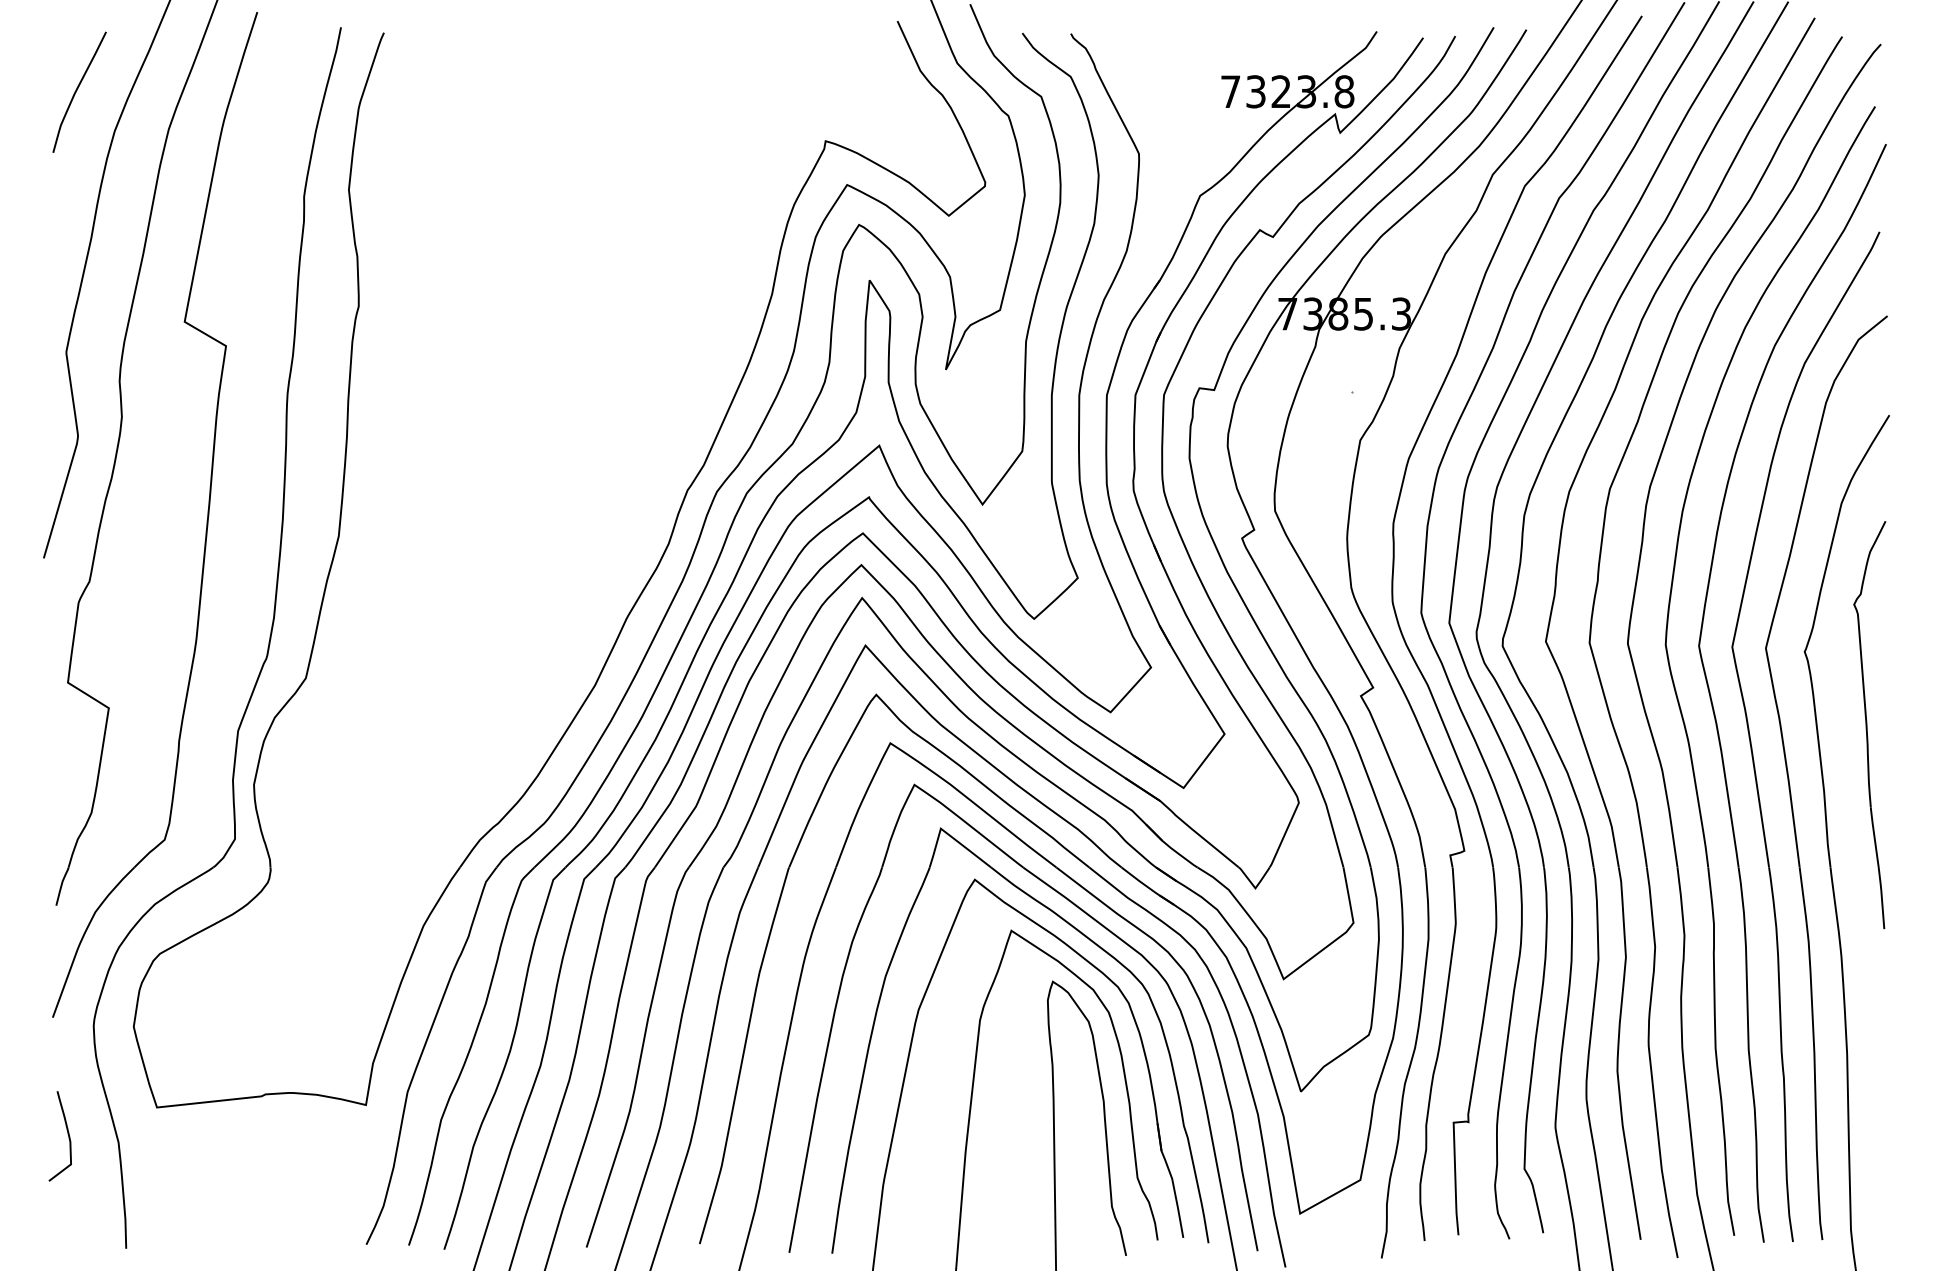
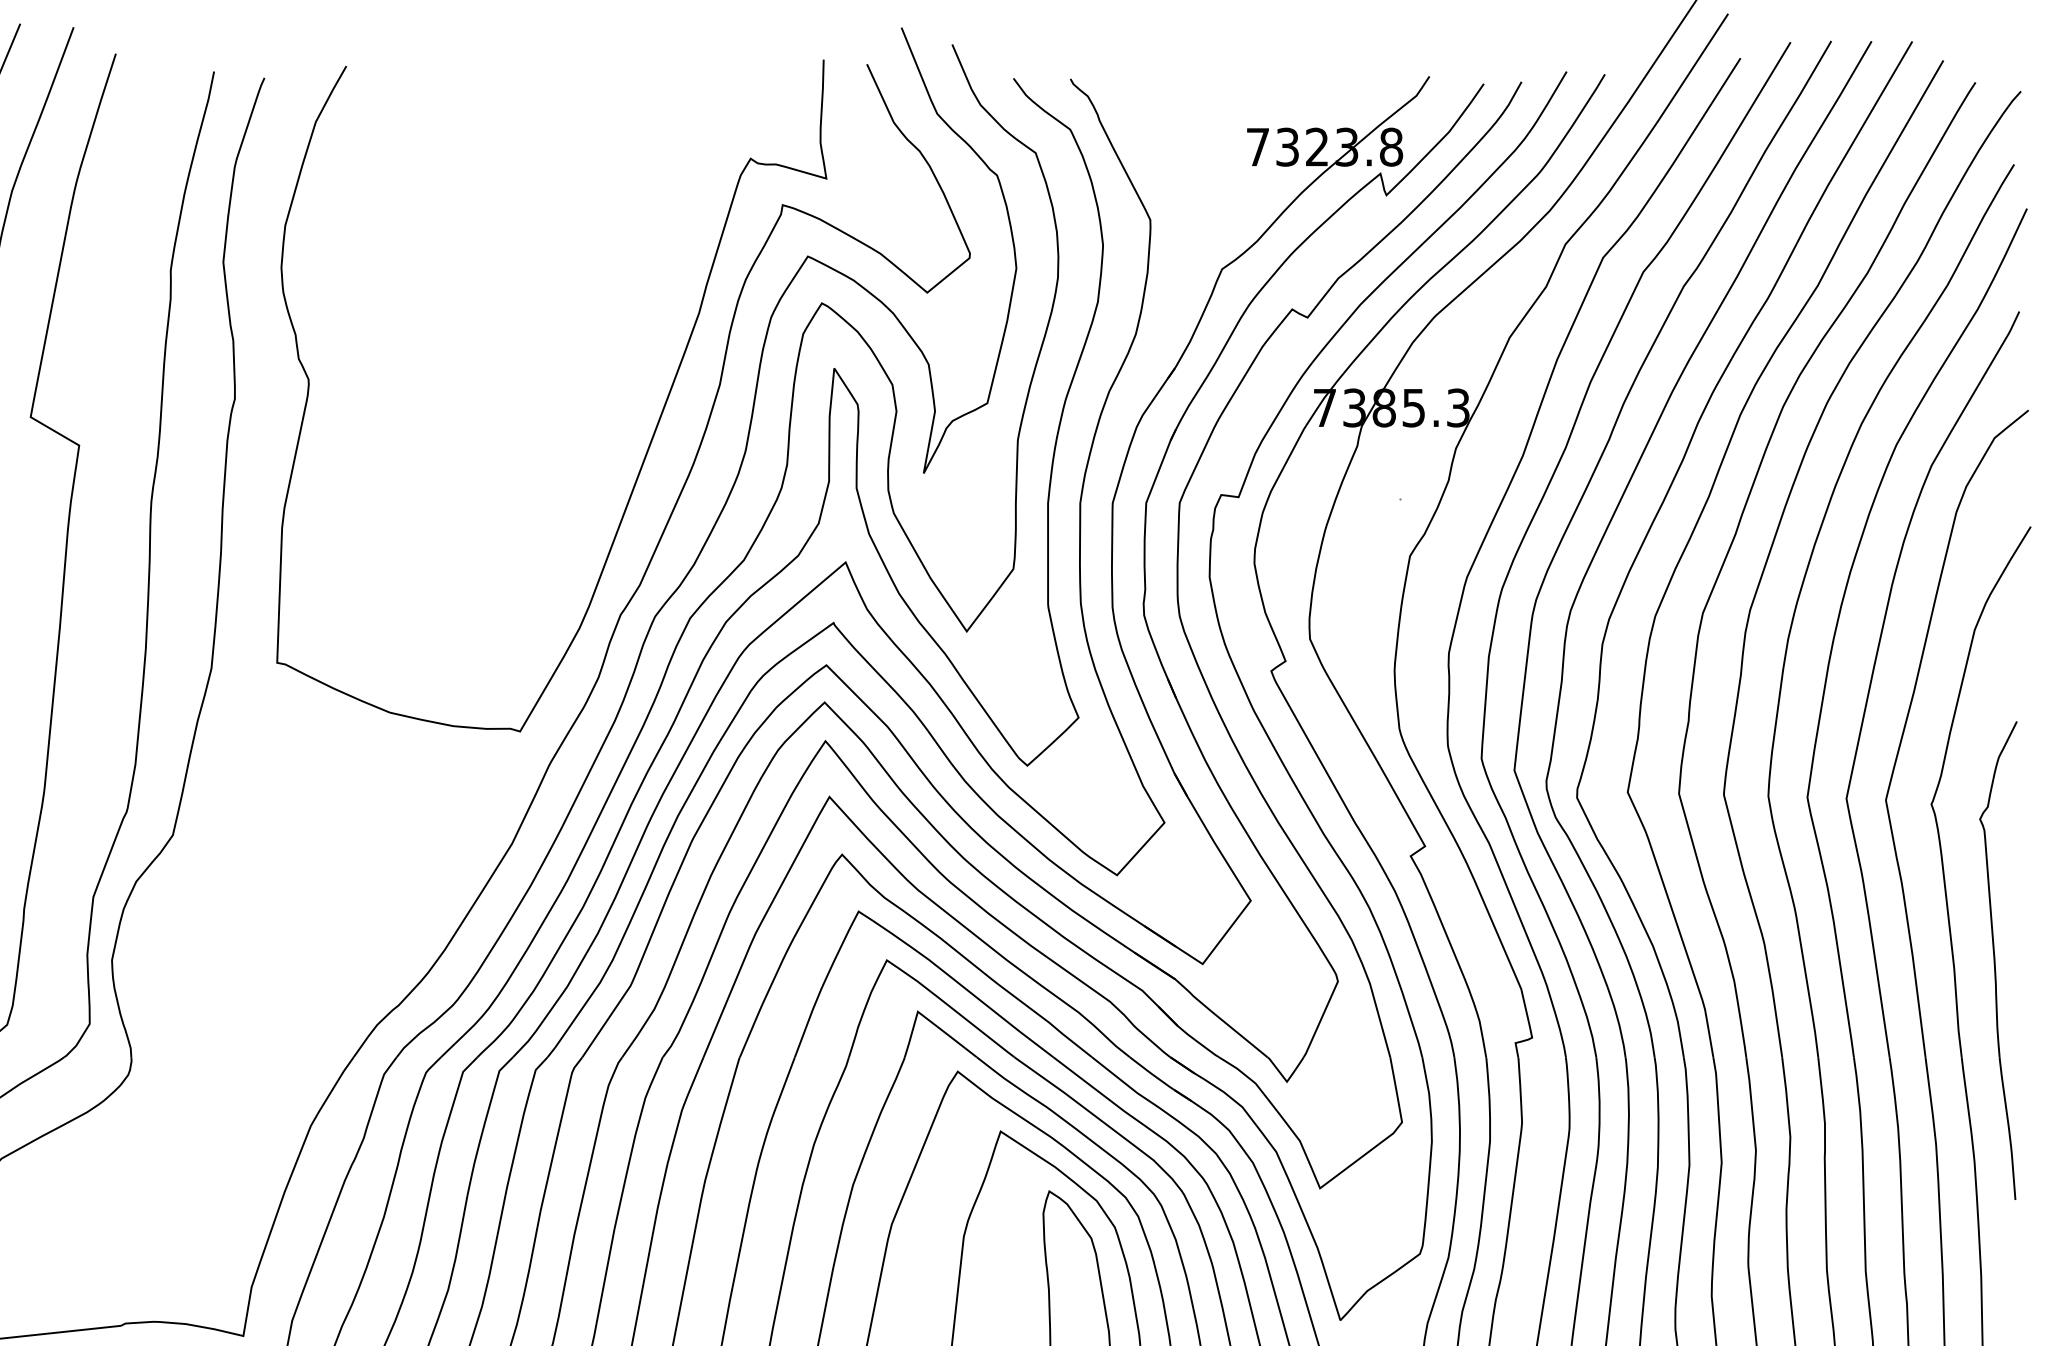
curve: (713, 339) -> (651, 437), added
part: (1869, 725) -> (1998, 961), moved

